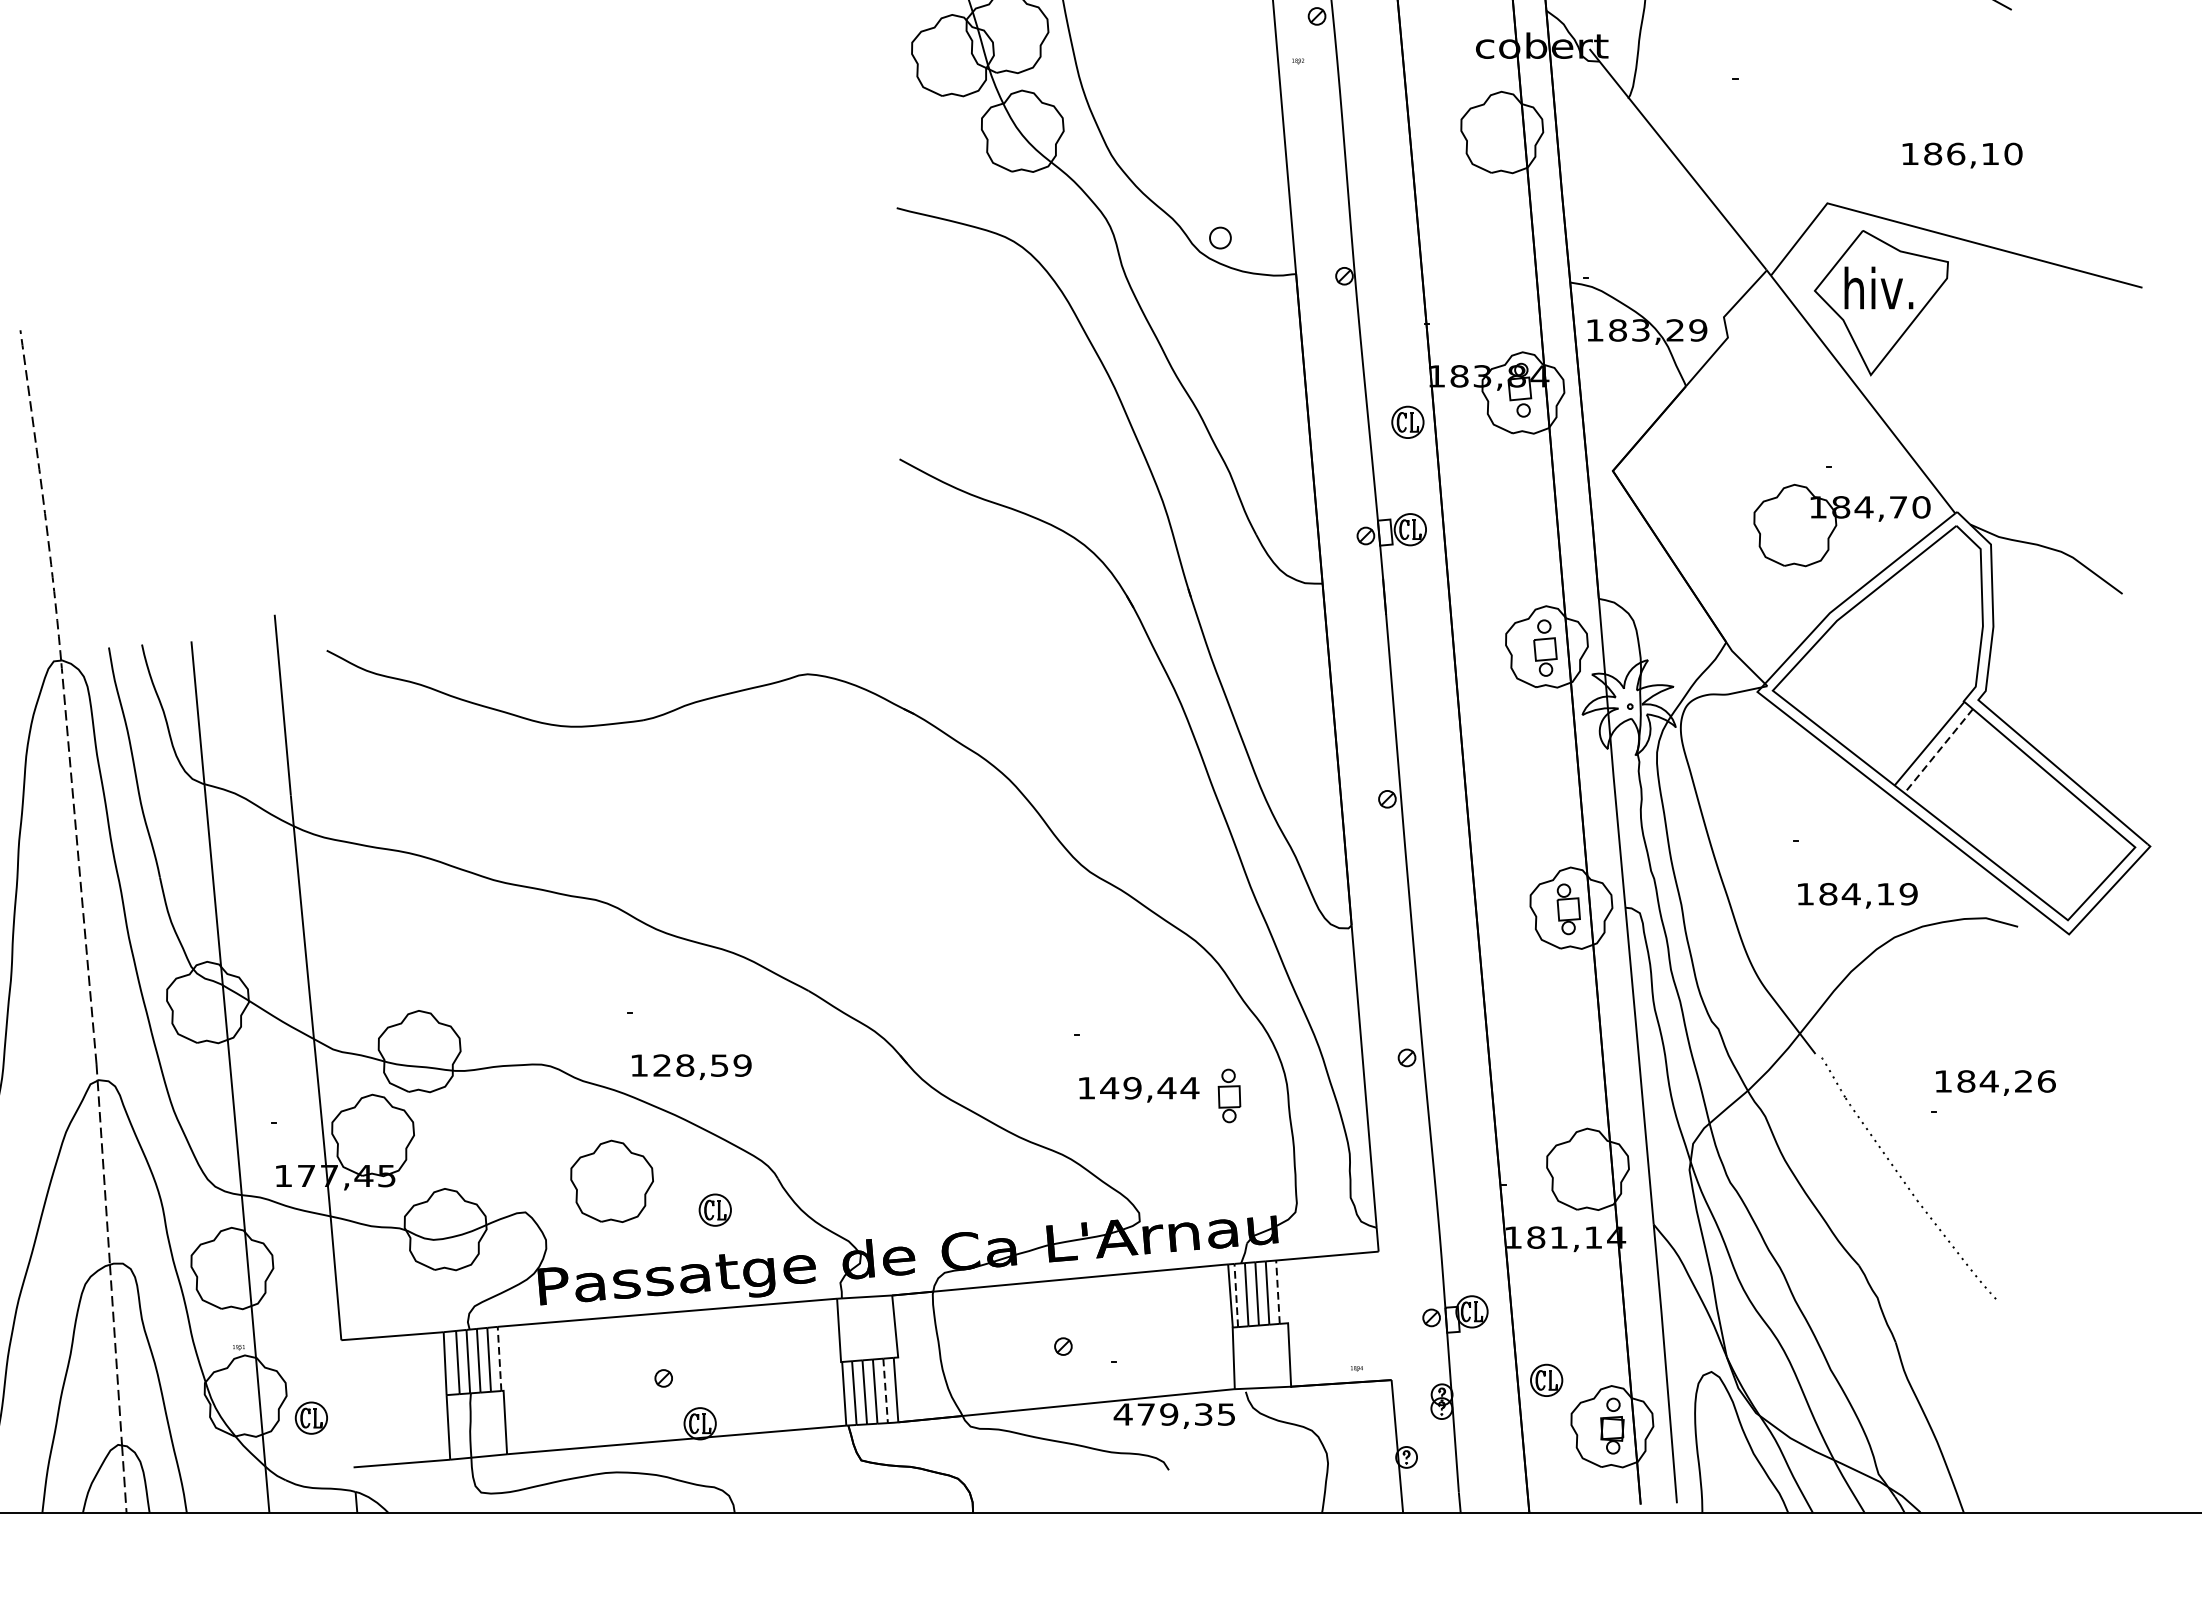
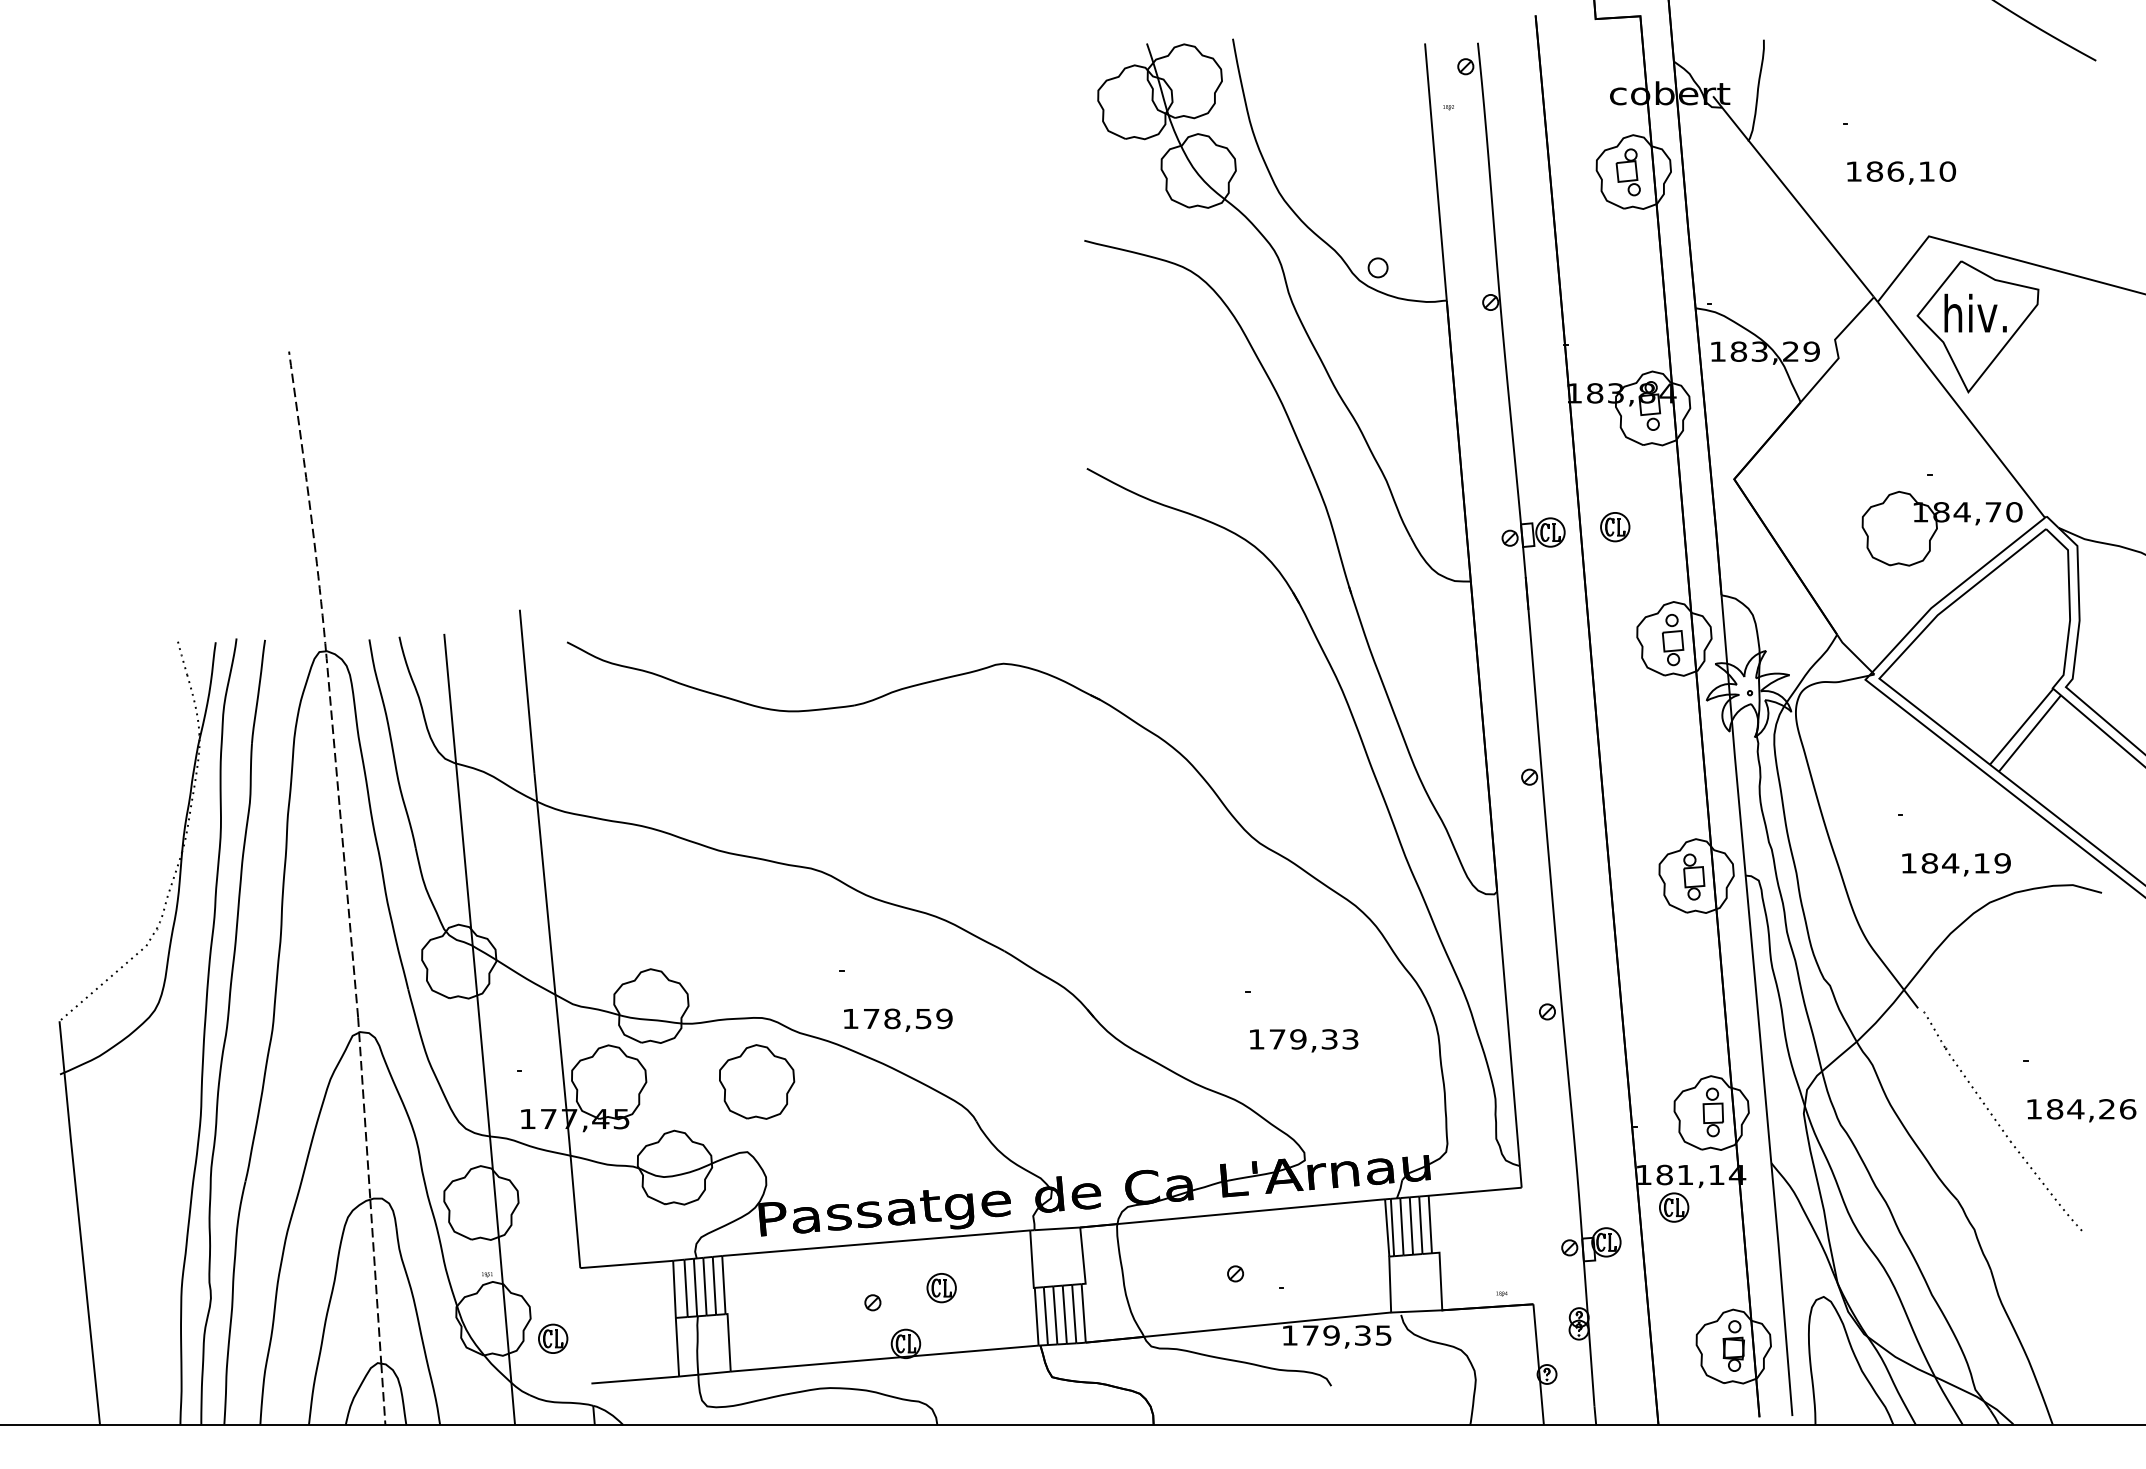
part: (1495, 132) -> (1627, 172), added
text: (1962, 155) -> (1901, 172), moved
part: (1408, 422) -> (1615, 527), moved
line: (1938, 752) -> (2029, 734), dashed -> solid
text: (662, 1065) -> (871, 1018), 128,59 -> 178,59
text: (1995, 1082) -> (2081, 1110), moved
text: (1149, 1088) -> (1313, 1039), 149,44 -> 179,33
part: (1228, 1096) -> (1712, 1112), moved
part: (612, 1180) -> (757, 1081), moved
part: (715, 1210) -> (941, 1288), moved
line: (1278, 1292) -> (1430, 1224), dashed -> solid
line: (1236, 1295) -> (1392, 1227), dashed -> solid
line: (499, 1358) -> (723, 1284), dashed -> solid
part: (1547, 1380) -> (1674, 1207), moved
line: (885, 1391) -> (1074, 1314), dashed -> solid
text: (1122, 1414) -> (1289, 1335), 479,35 -> 179,35

